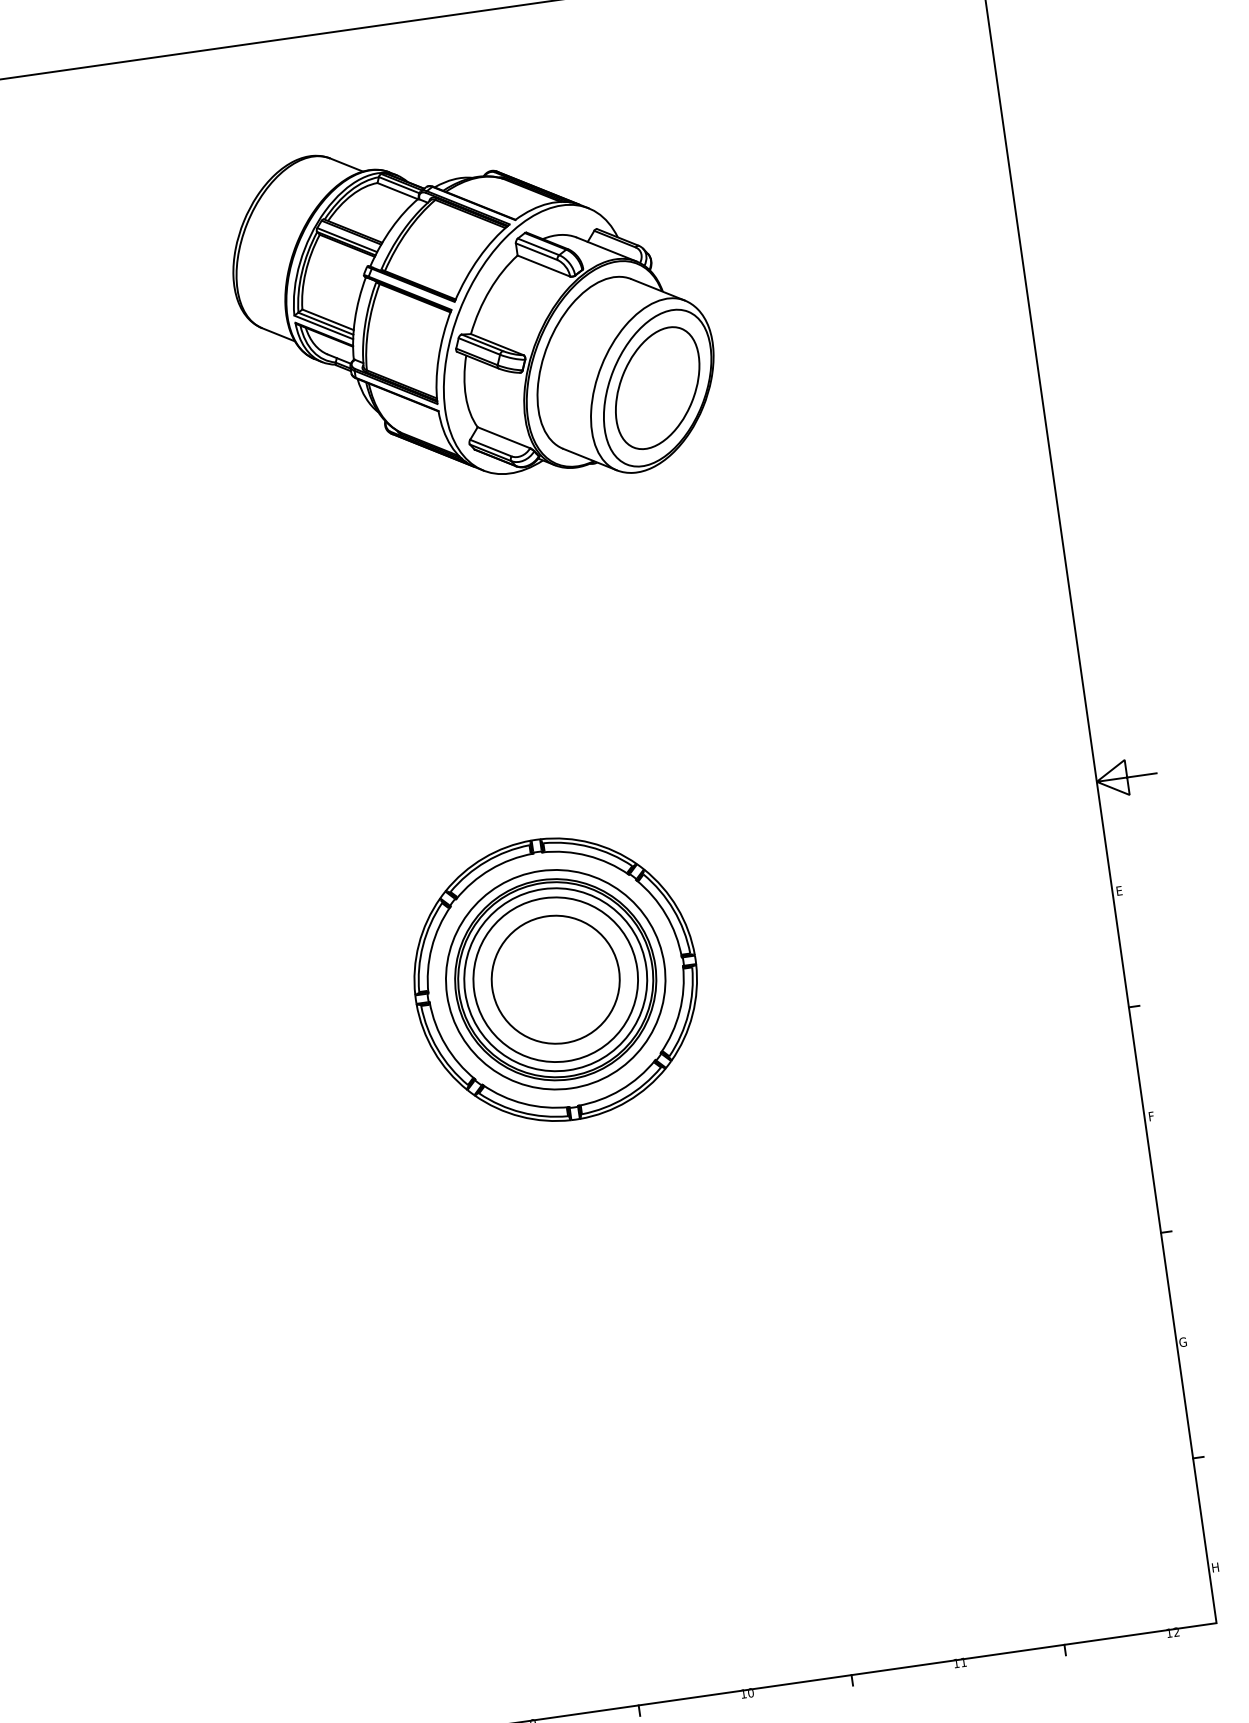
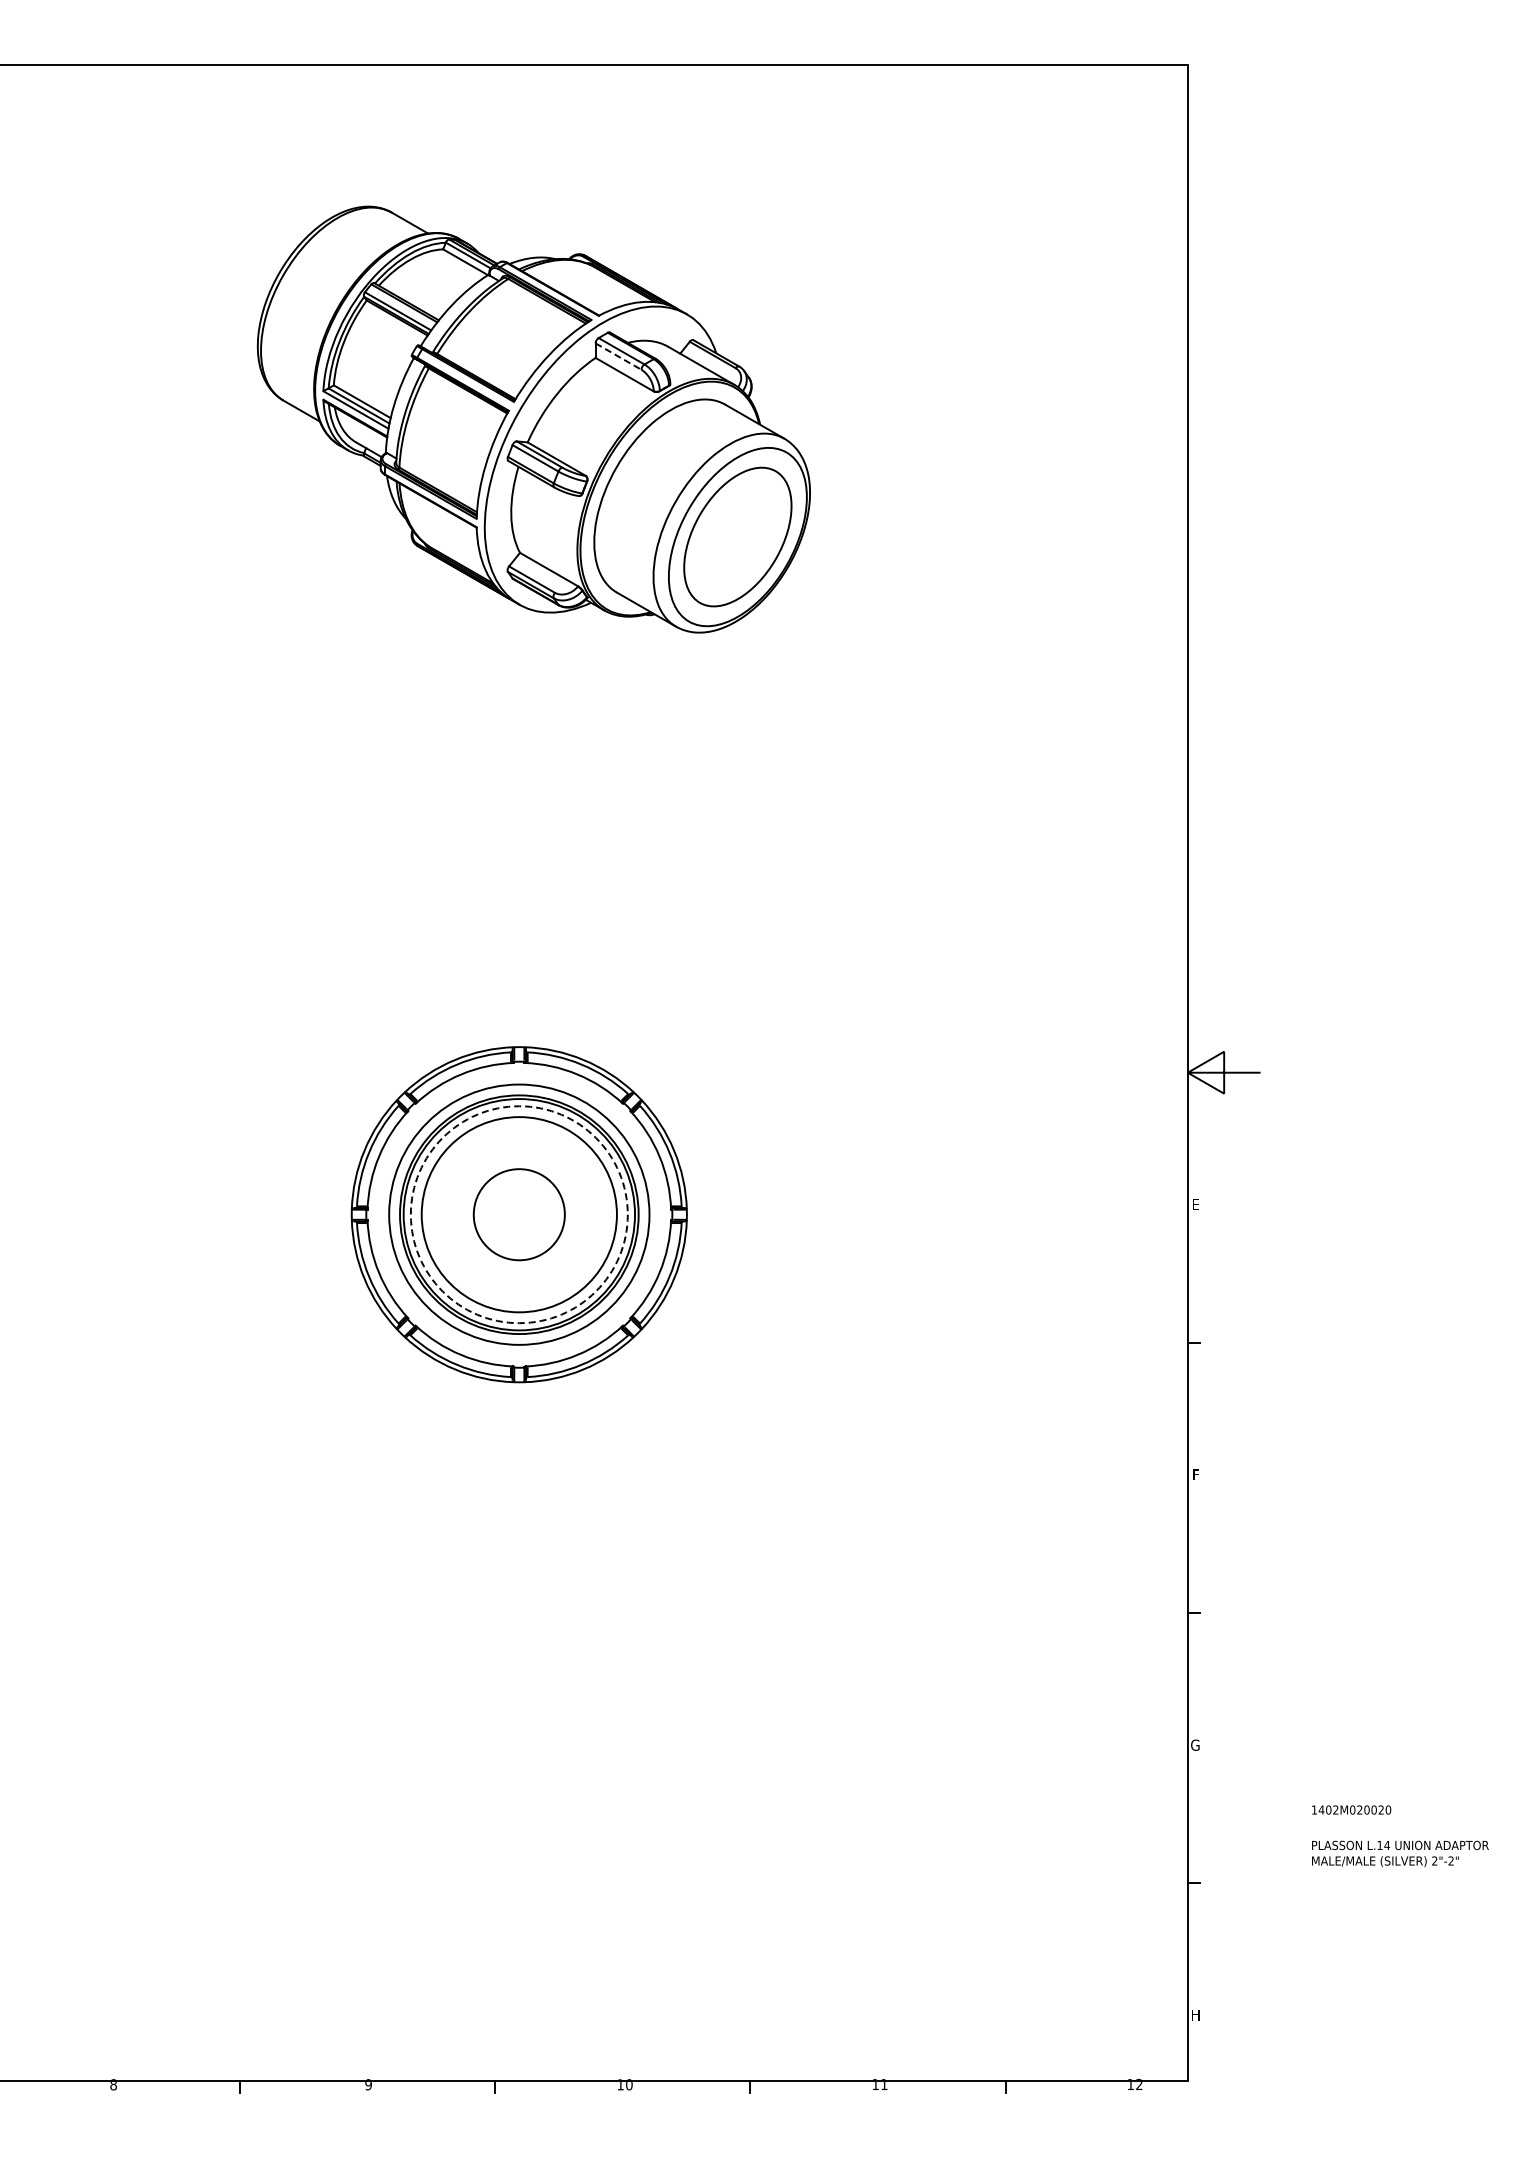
line: (536, 251) -> (618, 356), solid -> dashed
circle: (555, 979) -> (518, 1214), solid -> dashed
circle: (555, 979) -> (519, 1214), size x0.6

